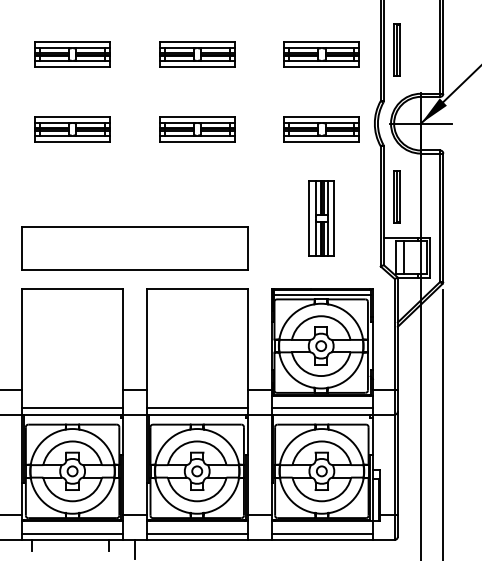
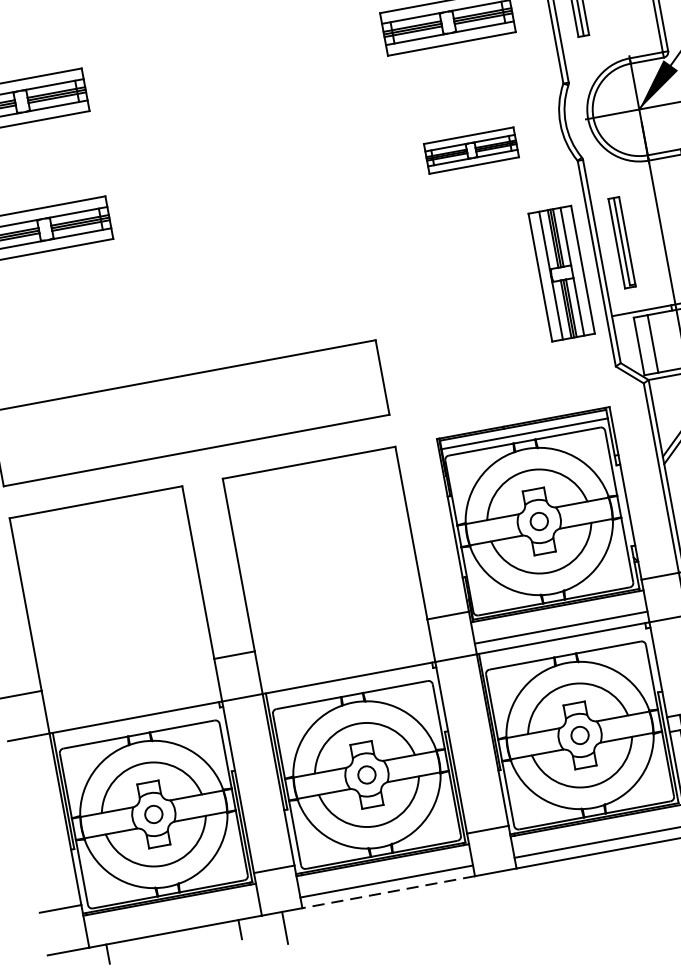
part: (197, 54) -> (235, 62), removed
part: (197, 129) -> (259, 190), removed
part: (321, 129) -> (471, 150), size x0.7
part: (321, 218) -> (561, 274), moved
line: (72, 408) -> (133, 706), removed
line: (196, 408) -> (345, 667), removed
line: (72, 533) -> (173, 920), removed
line: (196, 539) -> (387, 891), solid -> dashed

